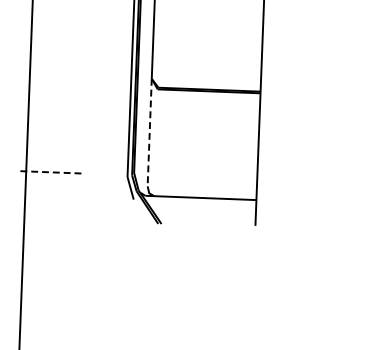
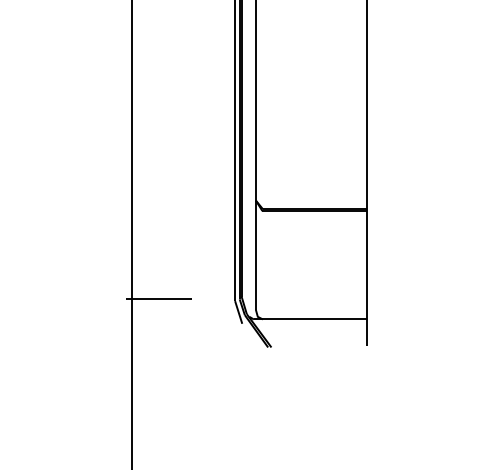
line: (149, 132) -> (255, 255), dashed -> solid
line: (52, 172) -> (158, 299), dashed -> solid

